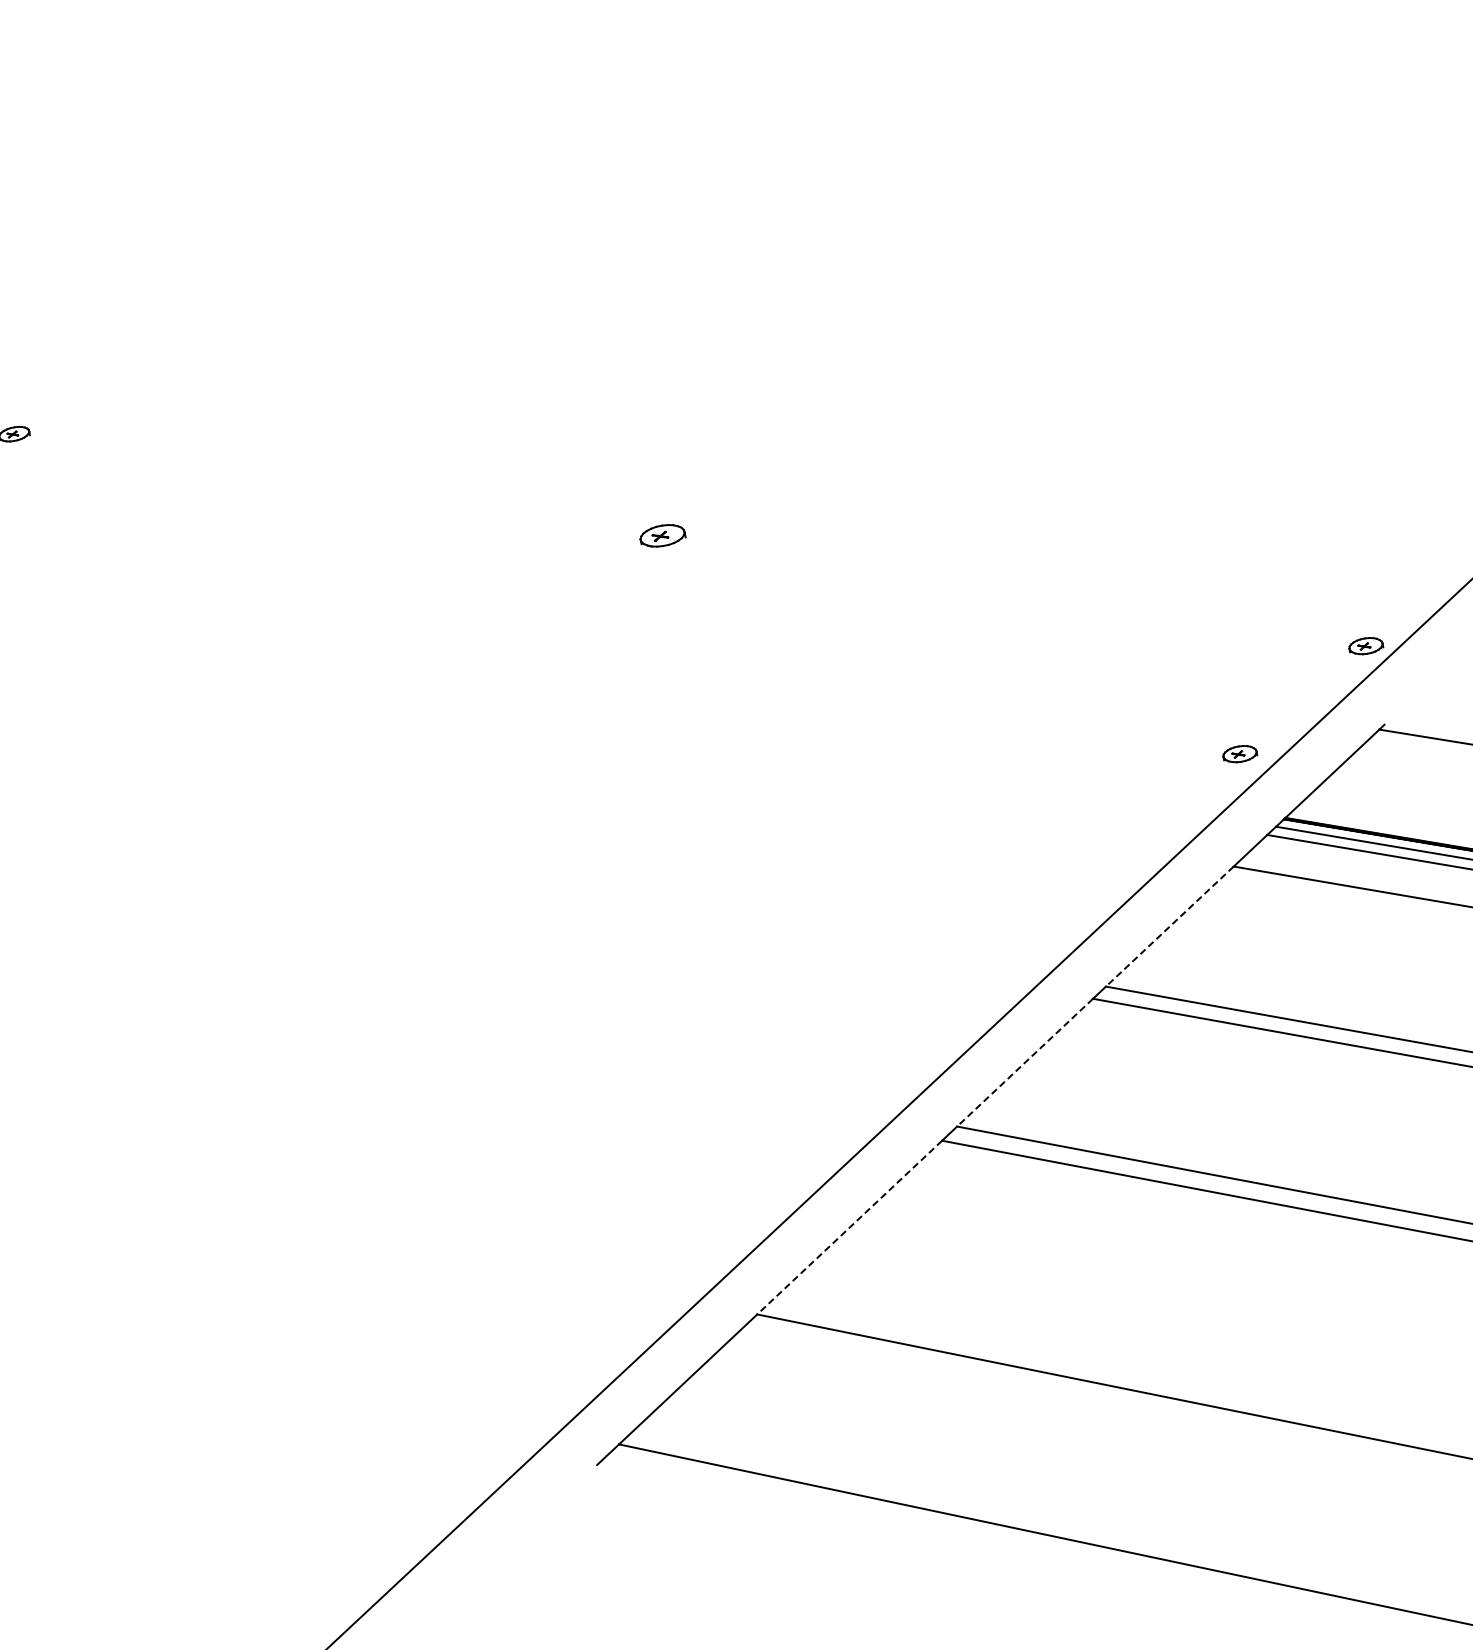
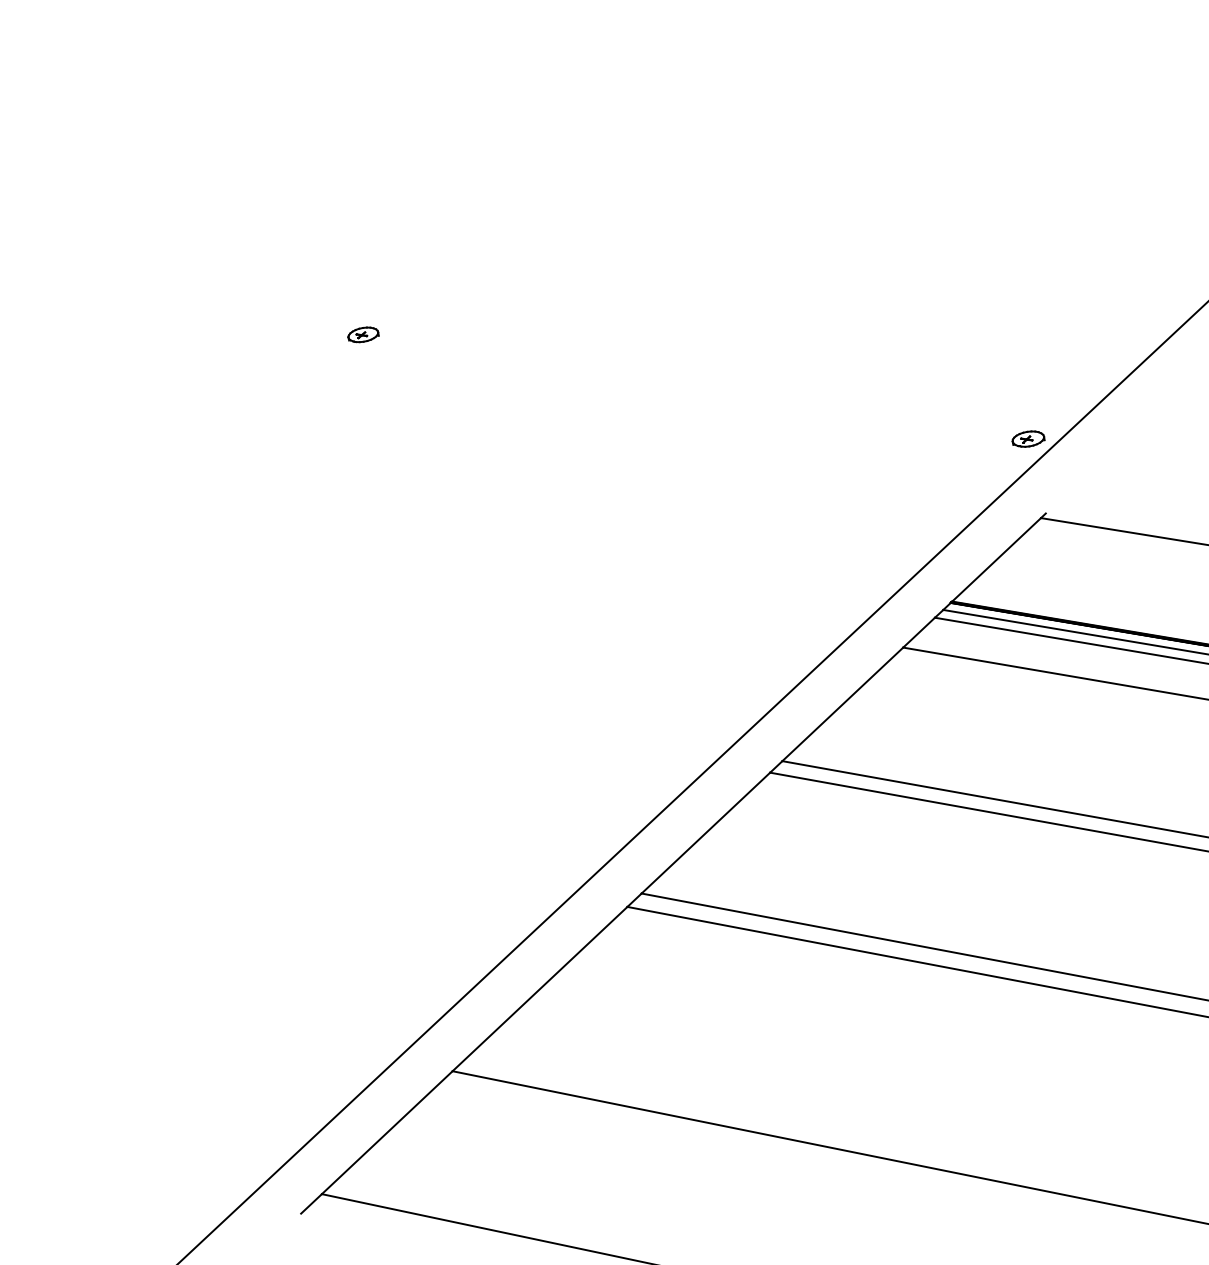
part: (663, 535) -> (363, 334), size x0.71
part: (1240, 754) -> (909, 541), removed
line: (1169, 926) -> (842, 704), dashed -> solid
line: (1024, 1063) -> (705, 833), dashed -> solid
line: (849, 1227) -> (539, 988), dashed -> solid

